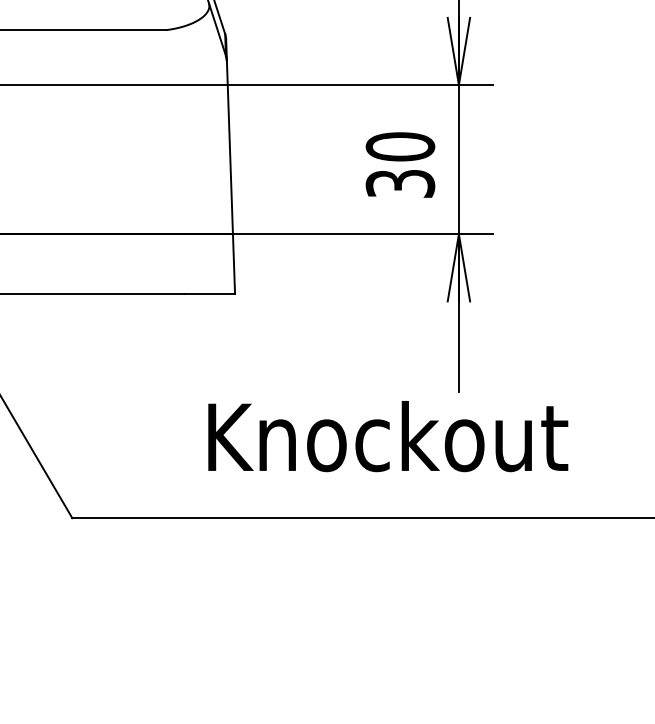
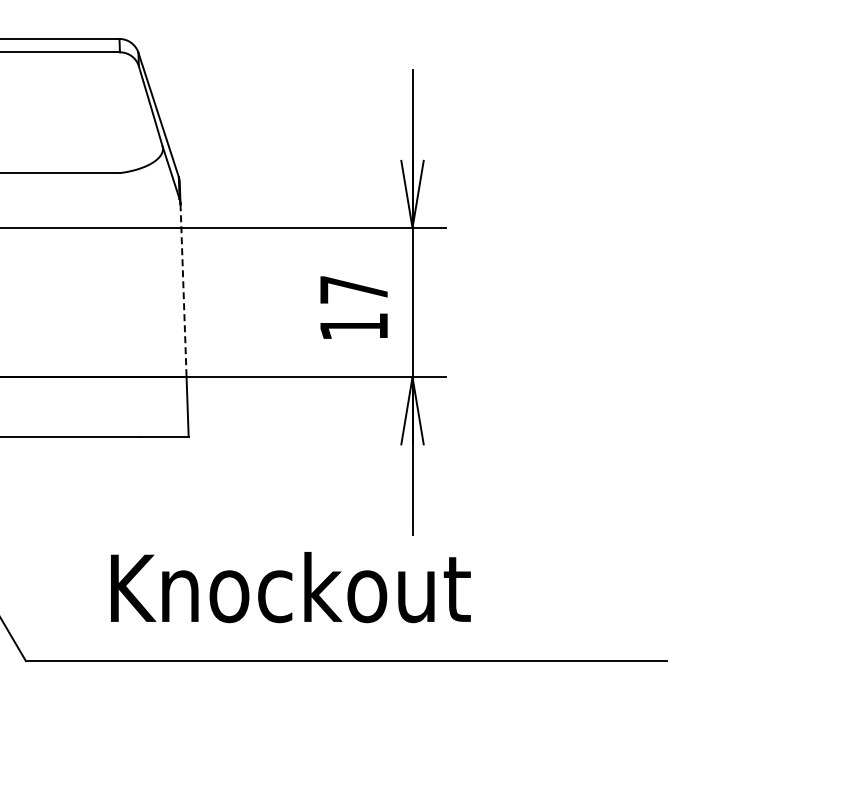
line: (229, 147) -> (183, 290), solid -> dashed
text: (399, 164) -> (353, 307), 30 -> 17
text: (387, 436) -> (290, 587), moved

